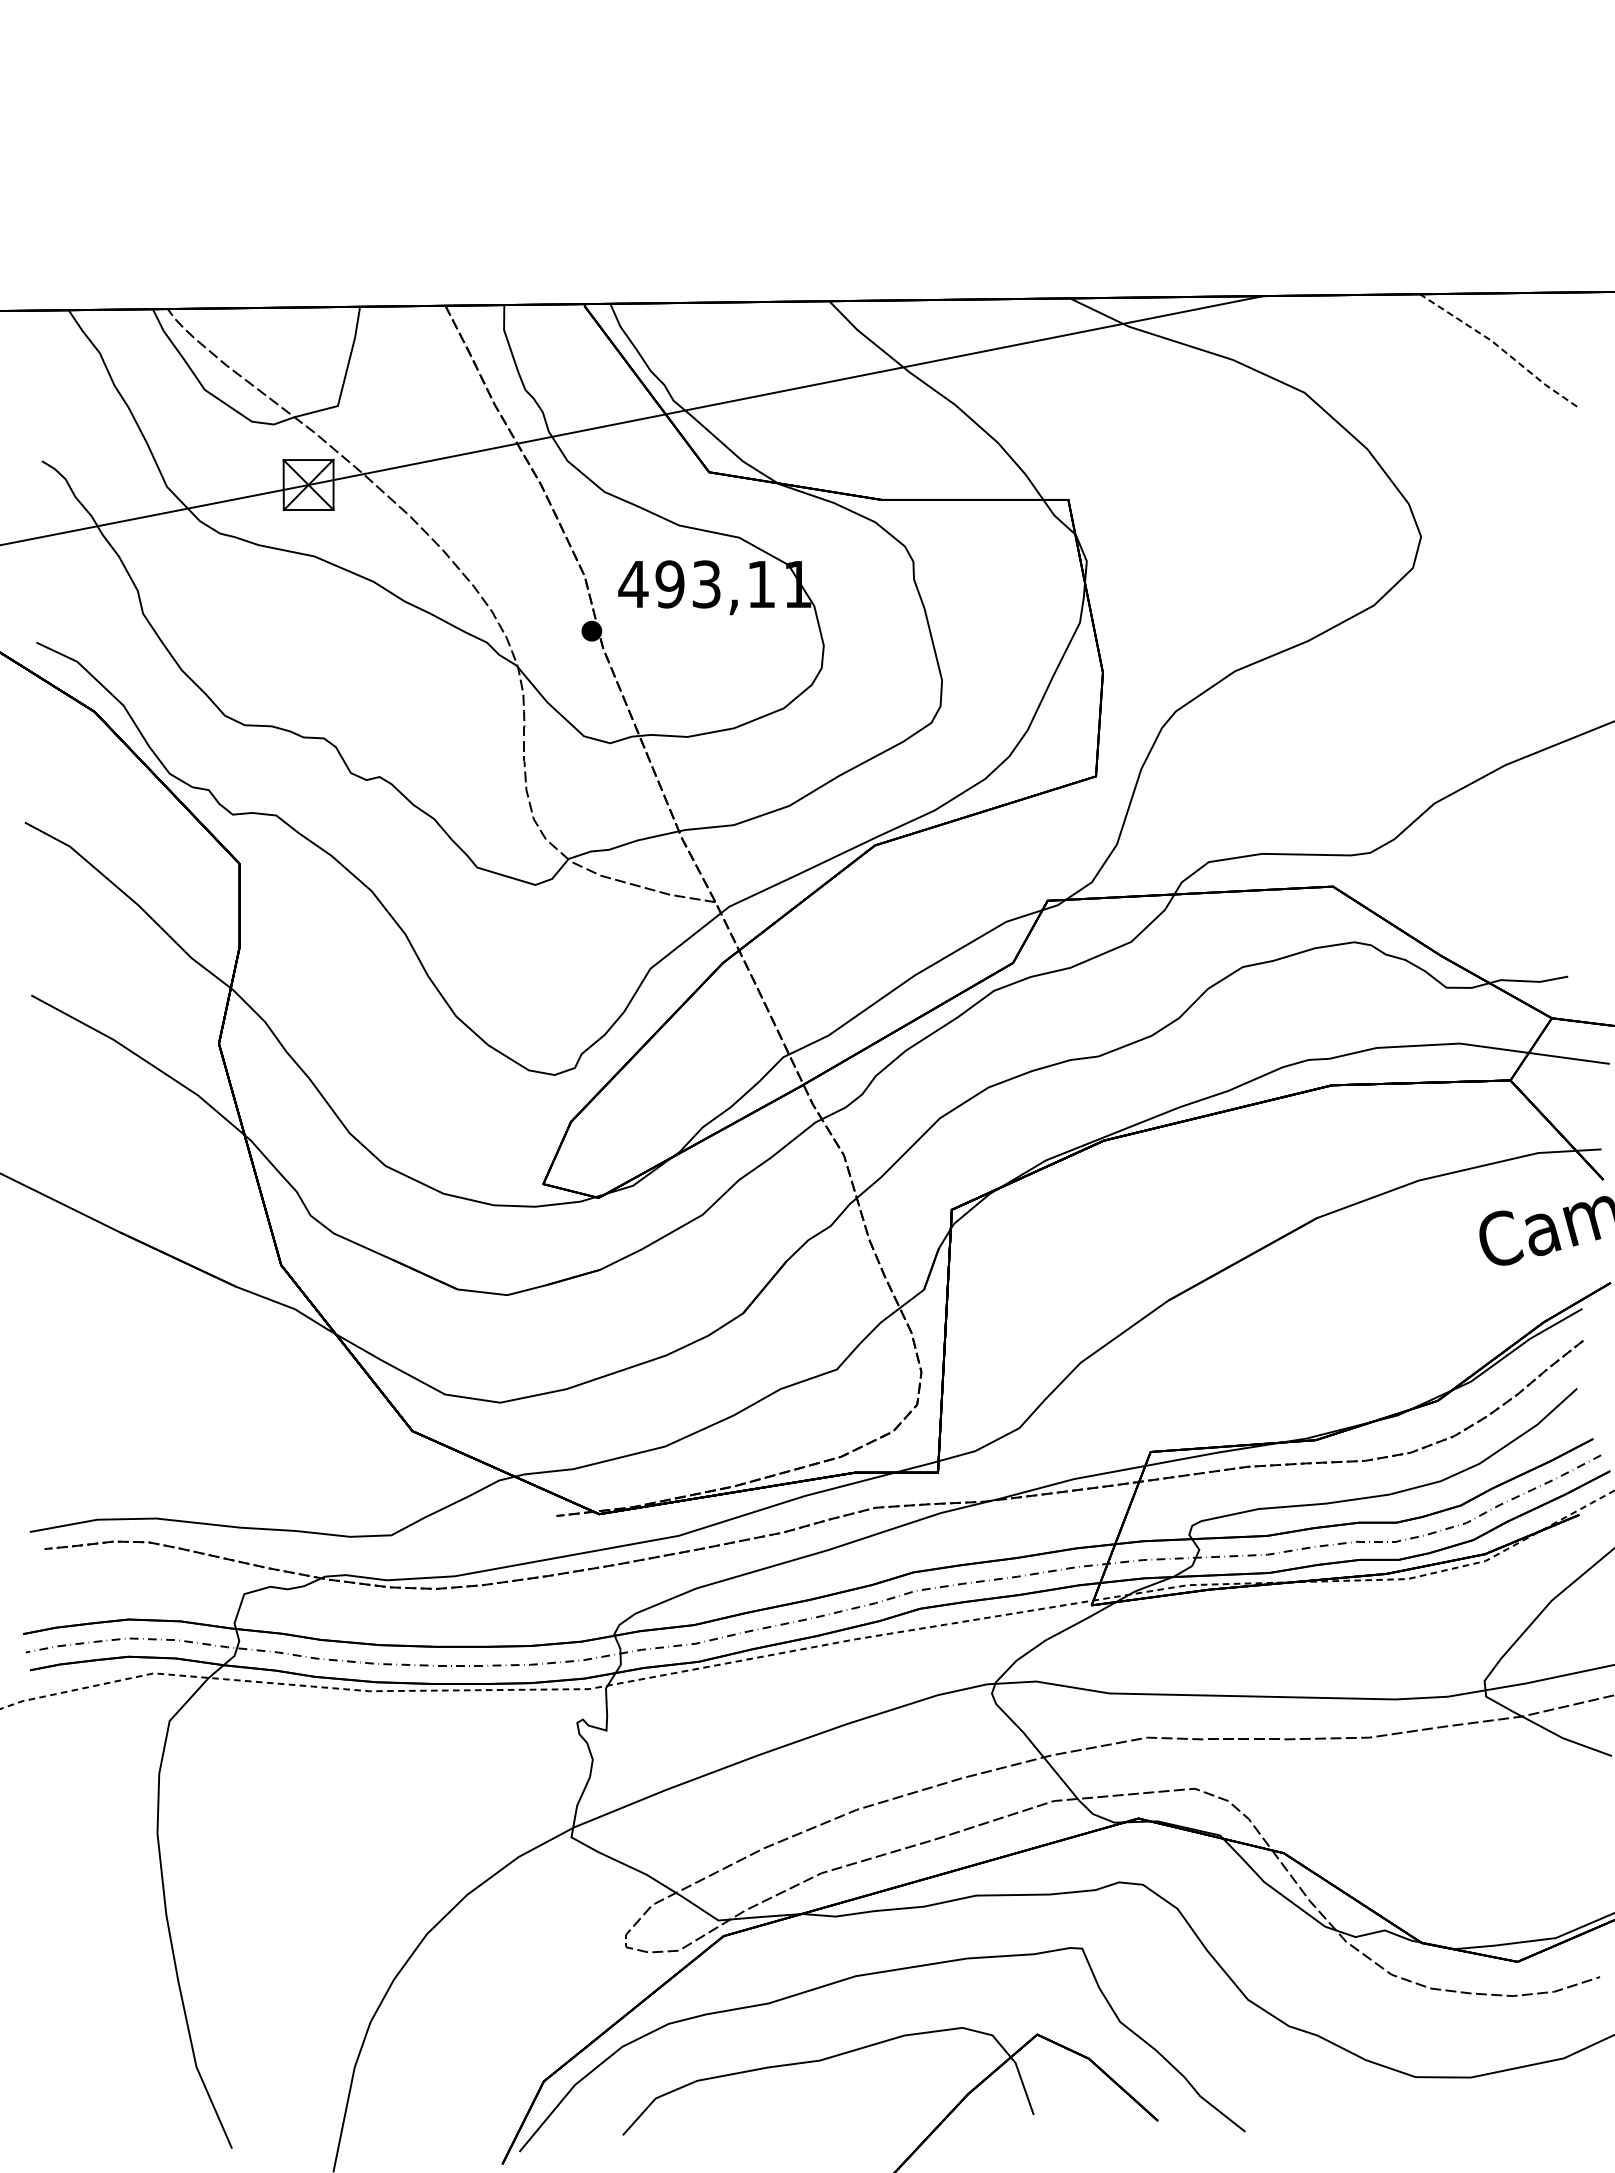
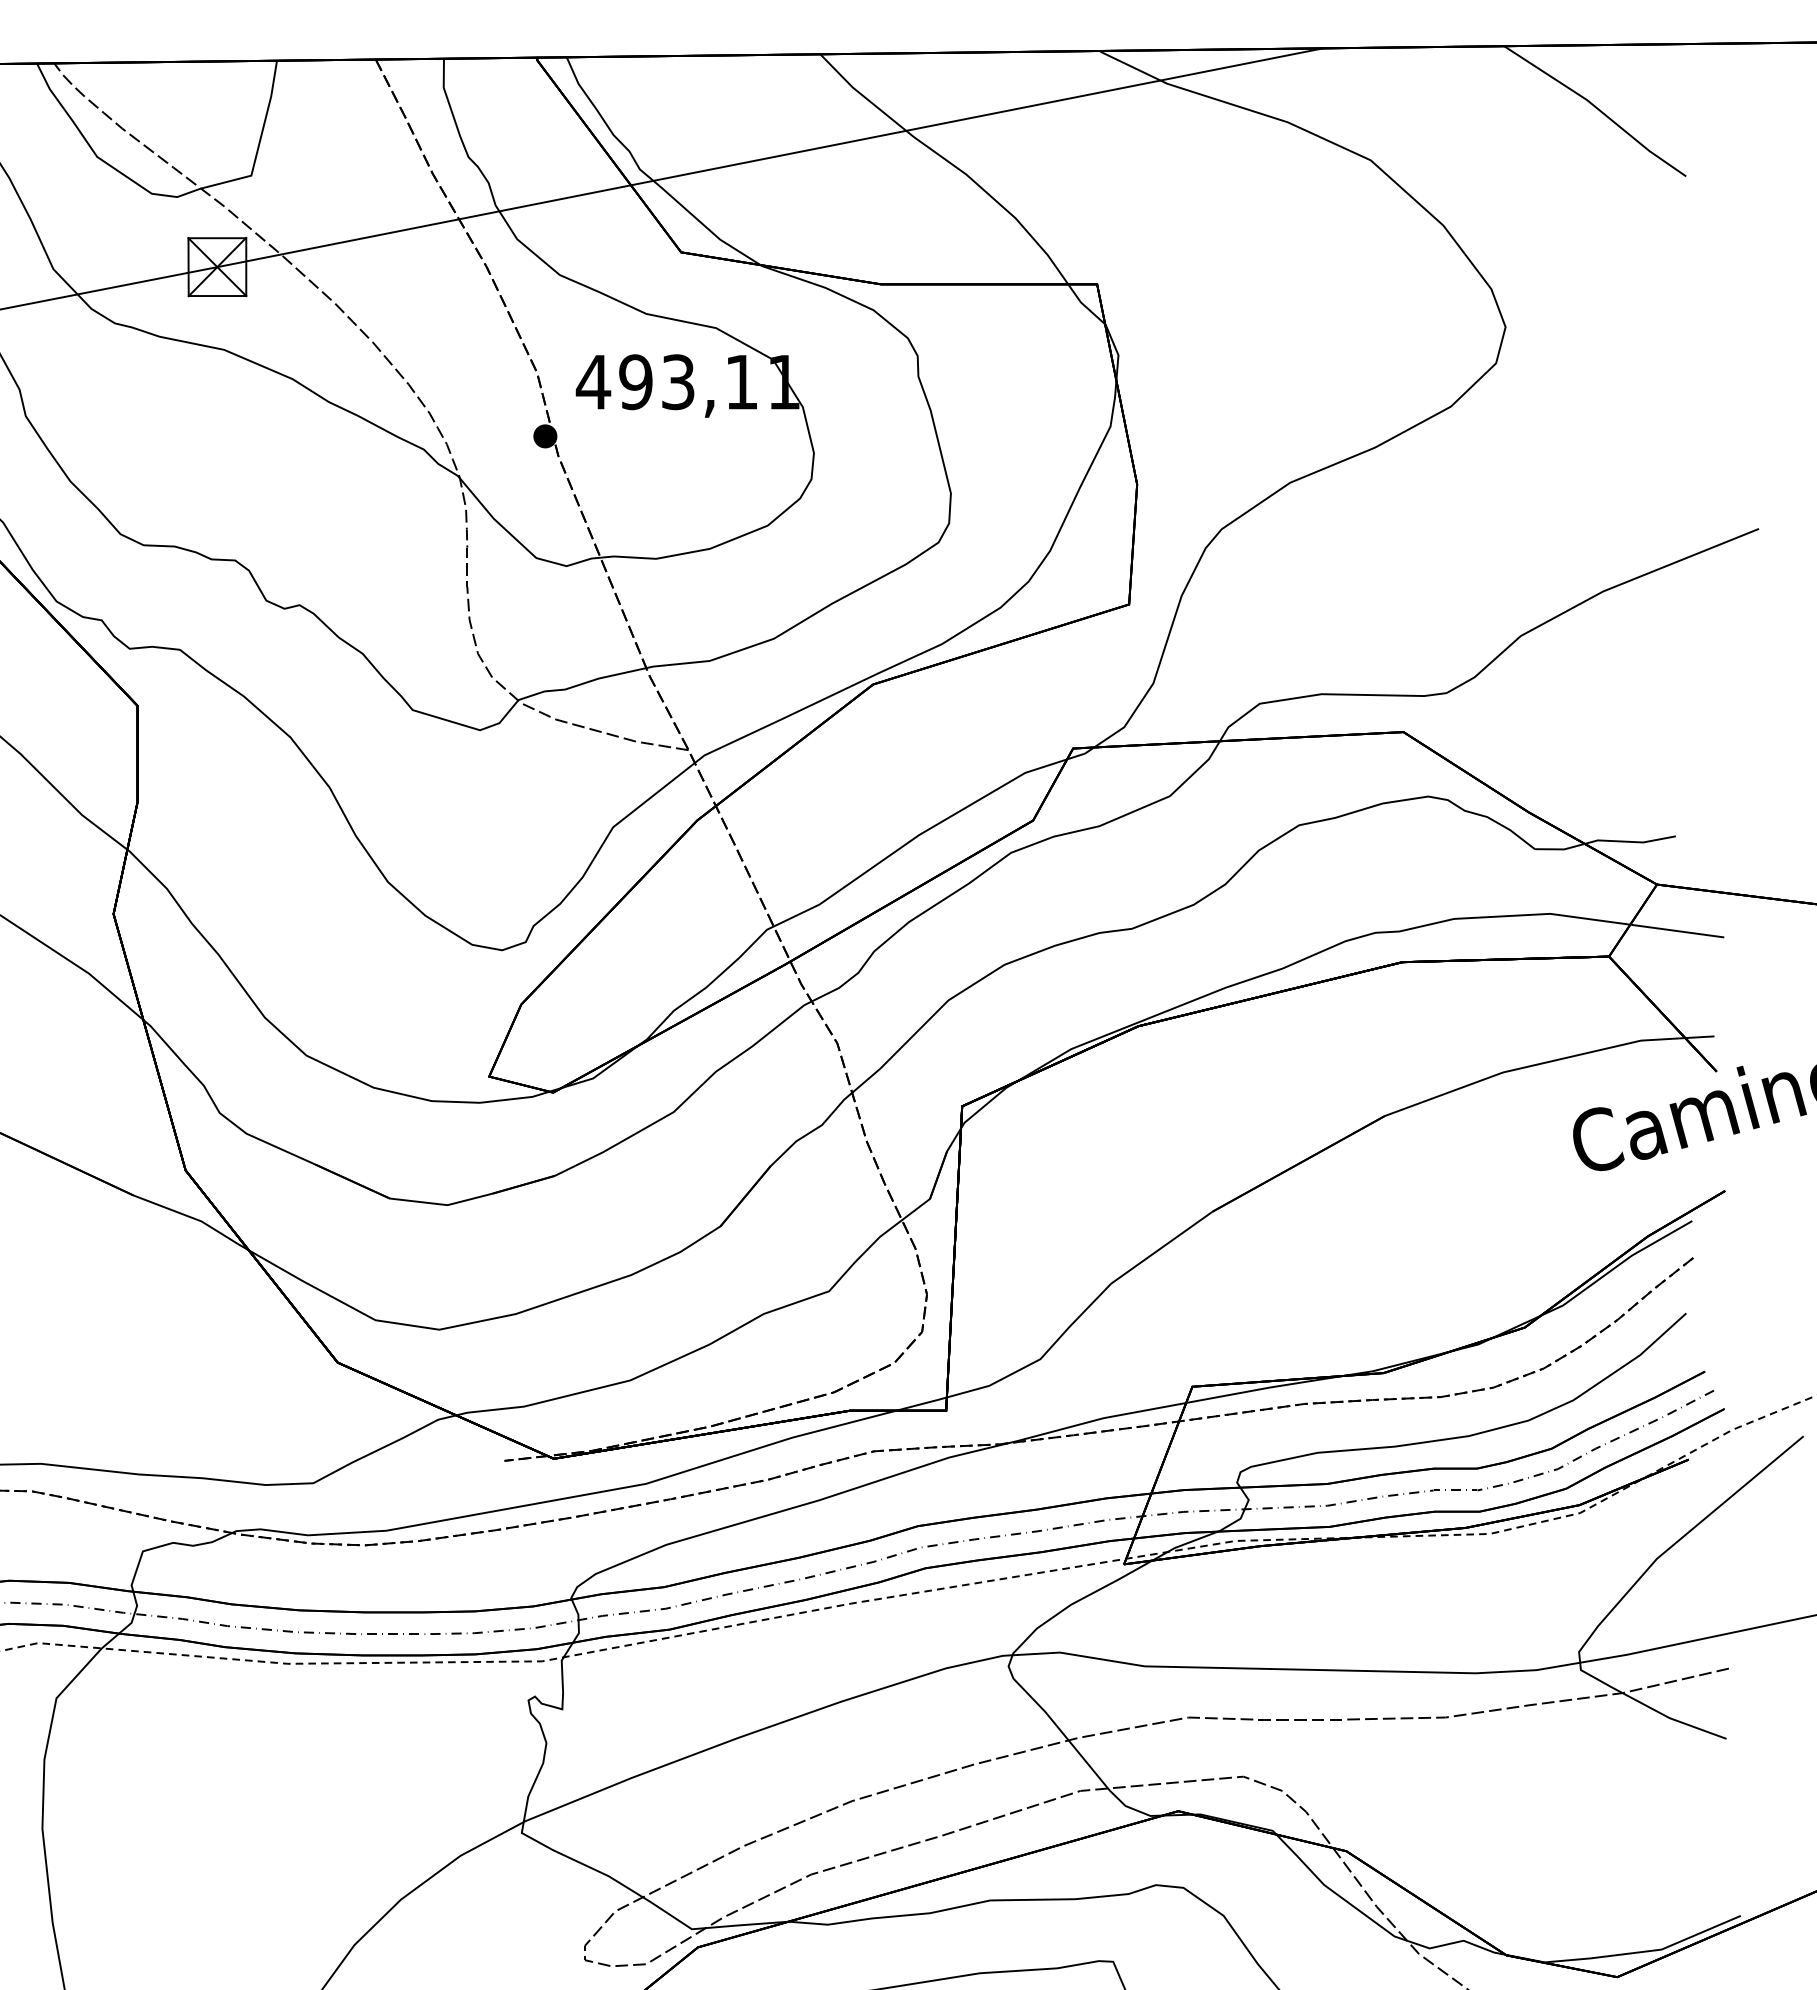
line: (1499, 347) -> (1596, 107), dashed -> solid

